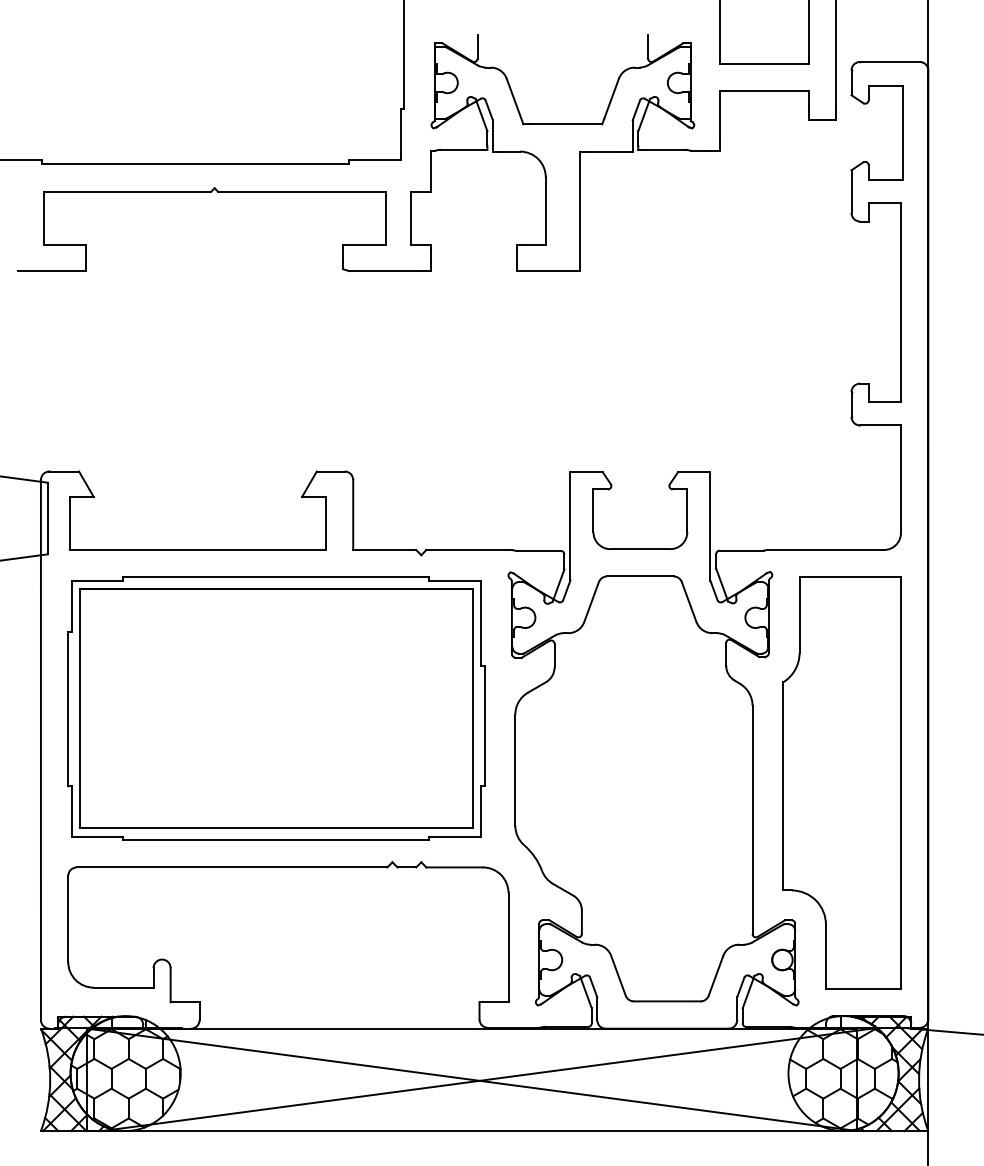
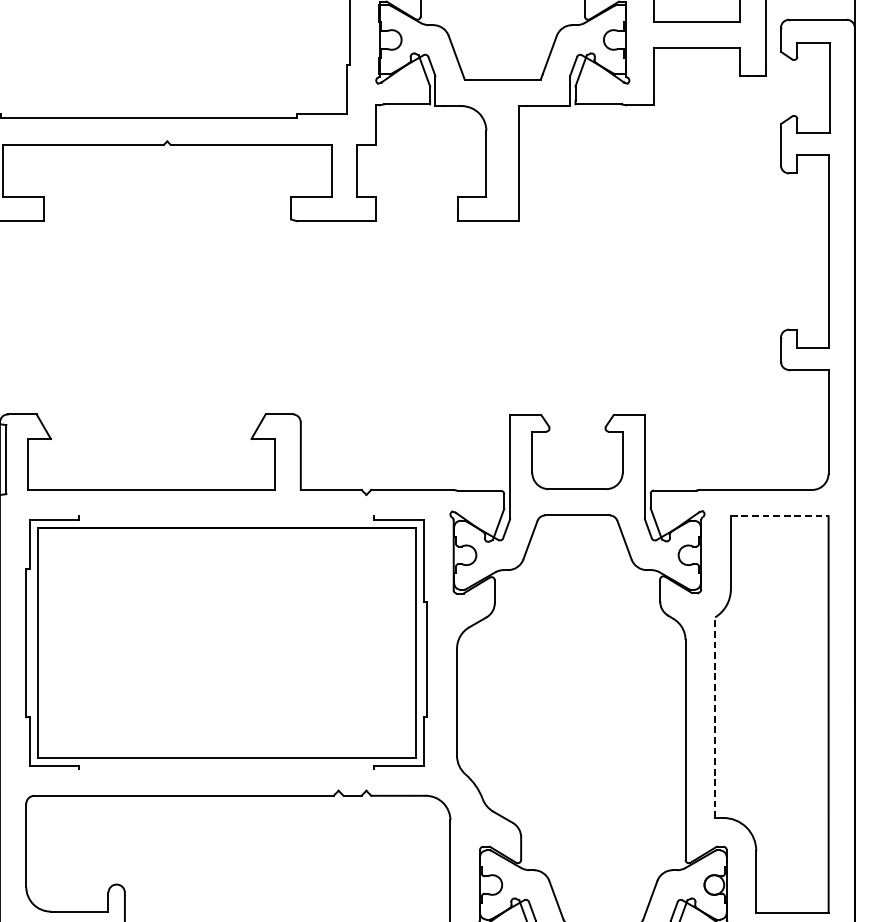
line: (275, 577) -> (225, 516), removed
line: (850, 577) -> (779, 516), solid -> dashed
line: (783, 785) -> (715, 716), solid -> dashed
line: (275, 840) -> (225, 769), removed

